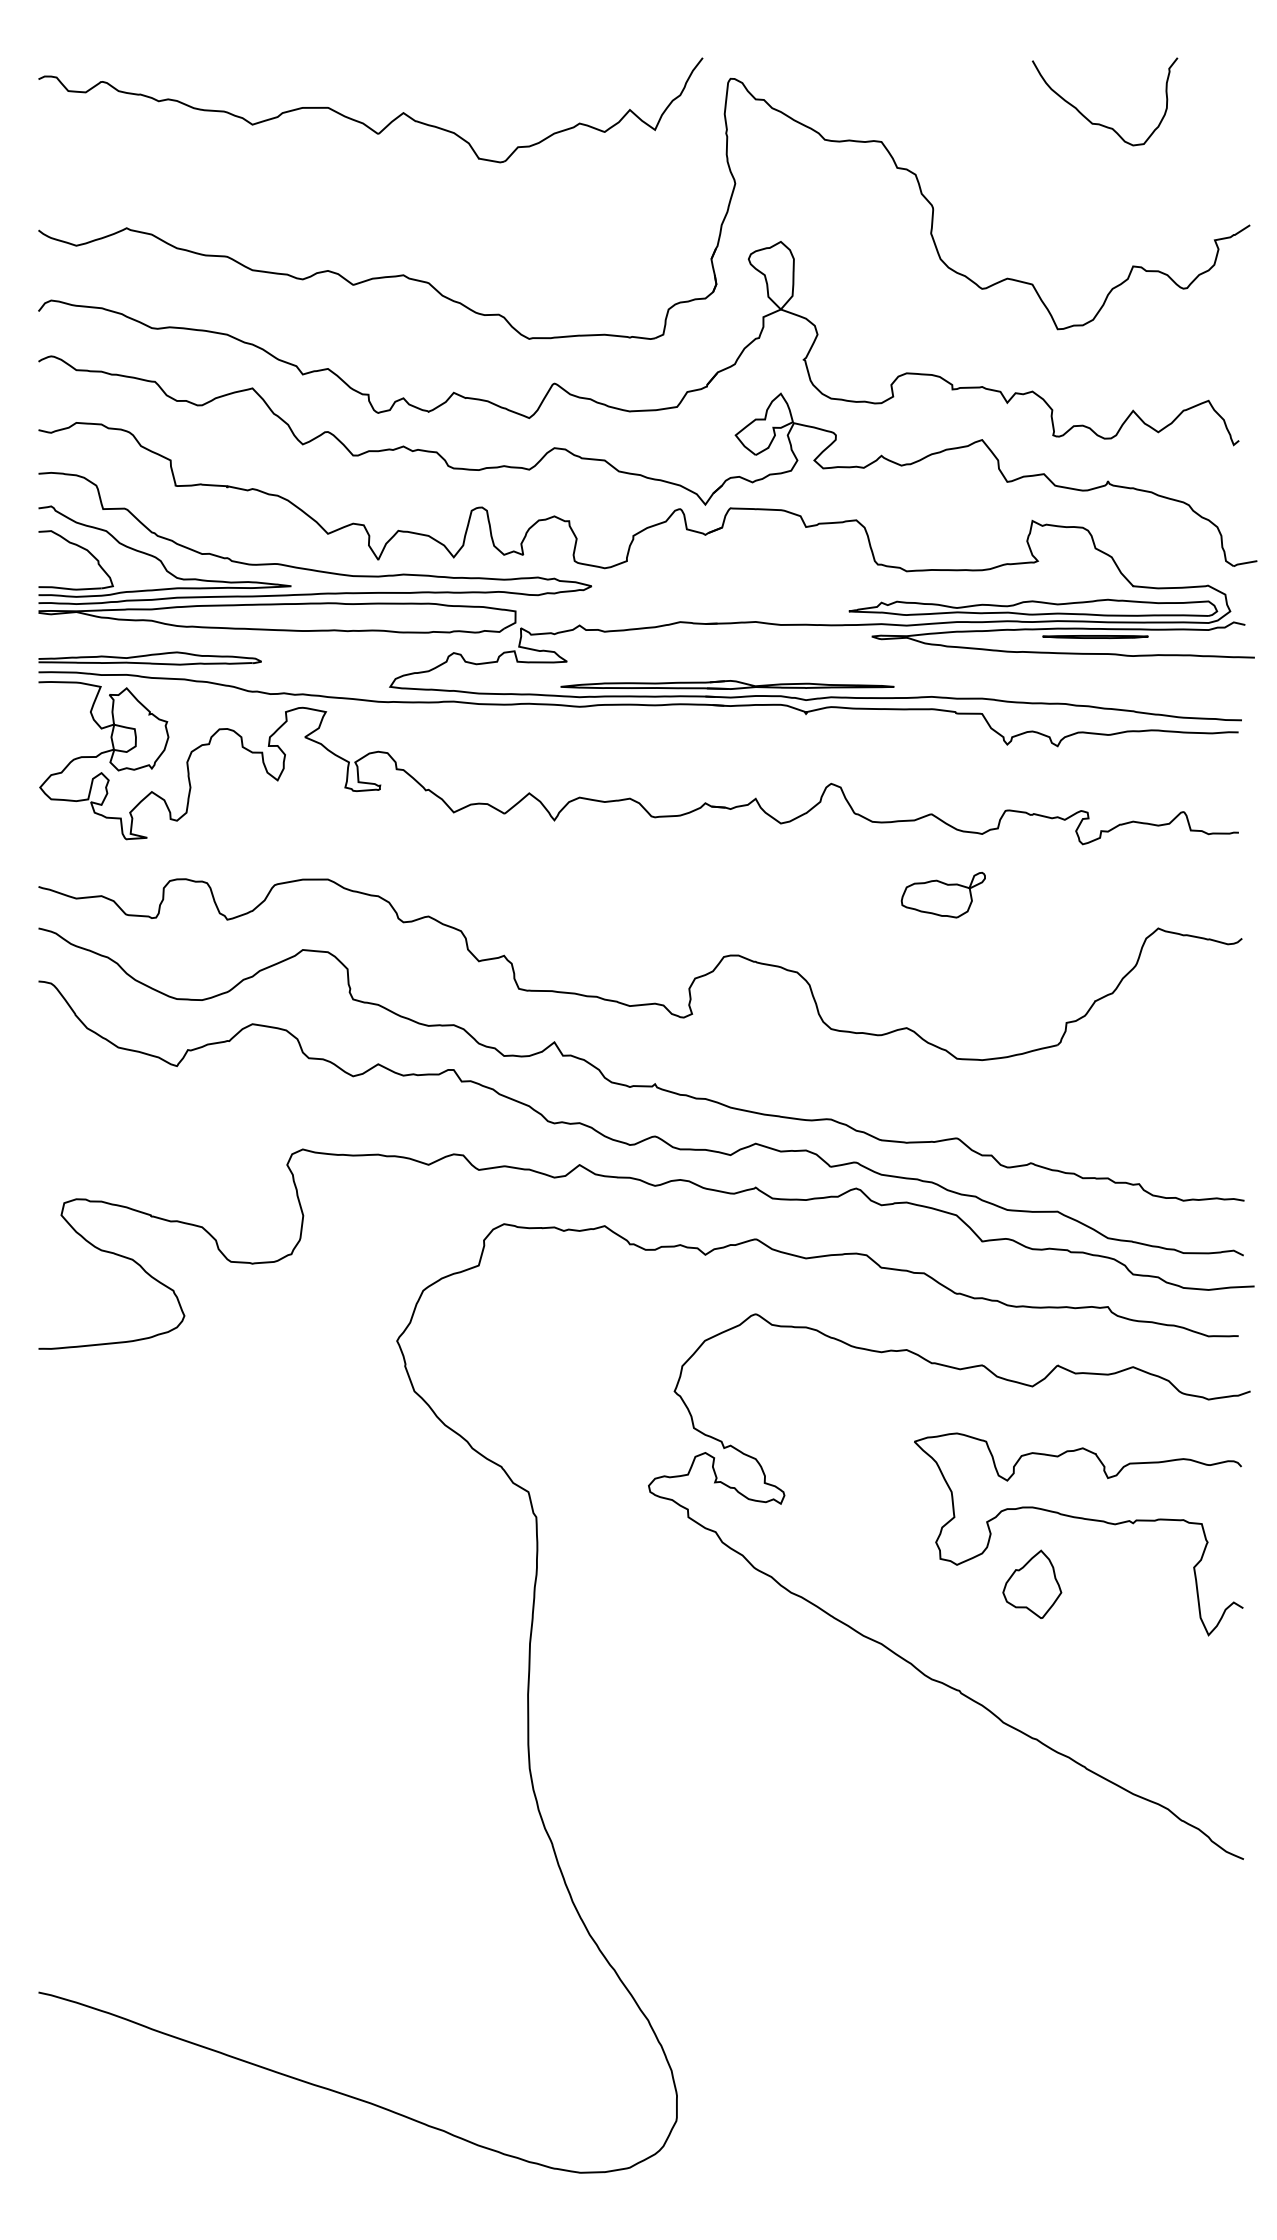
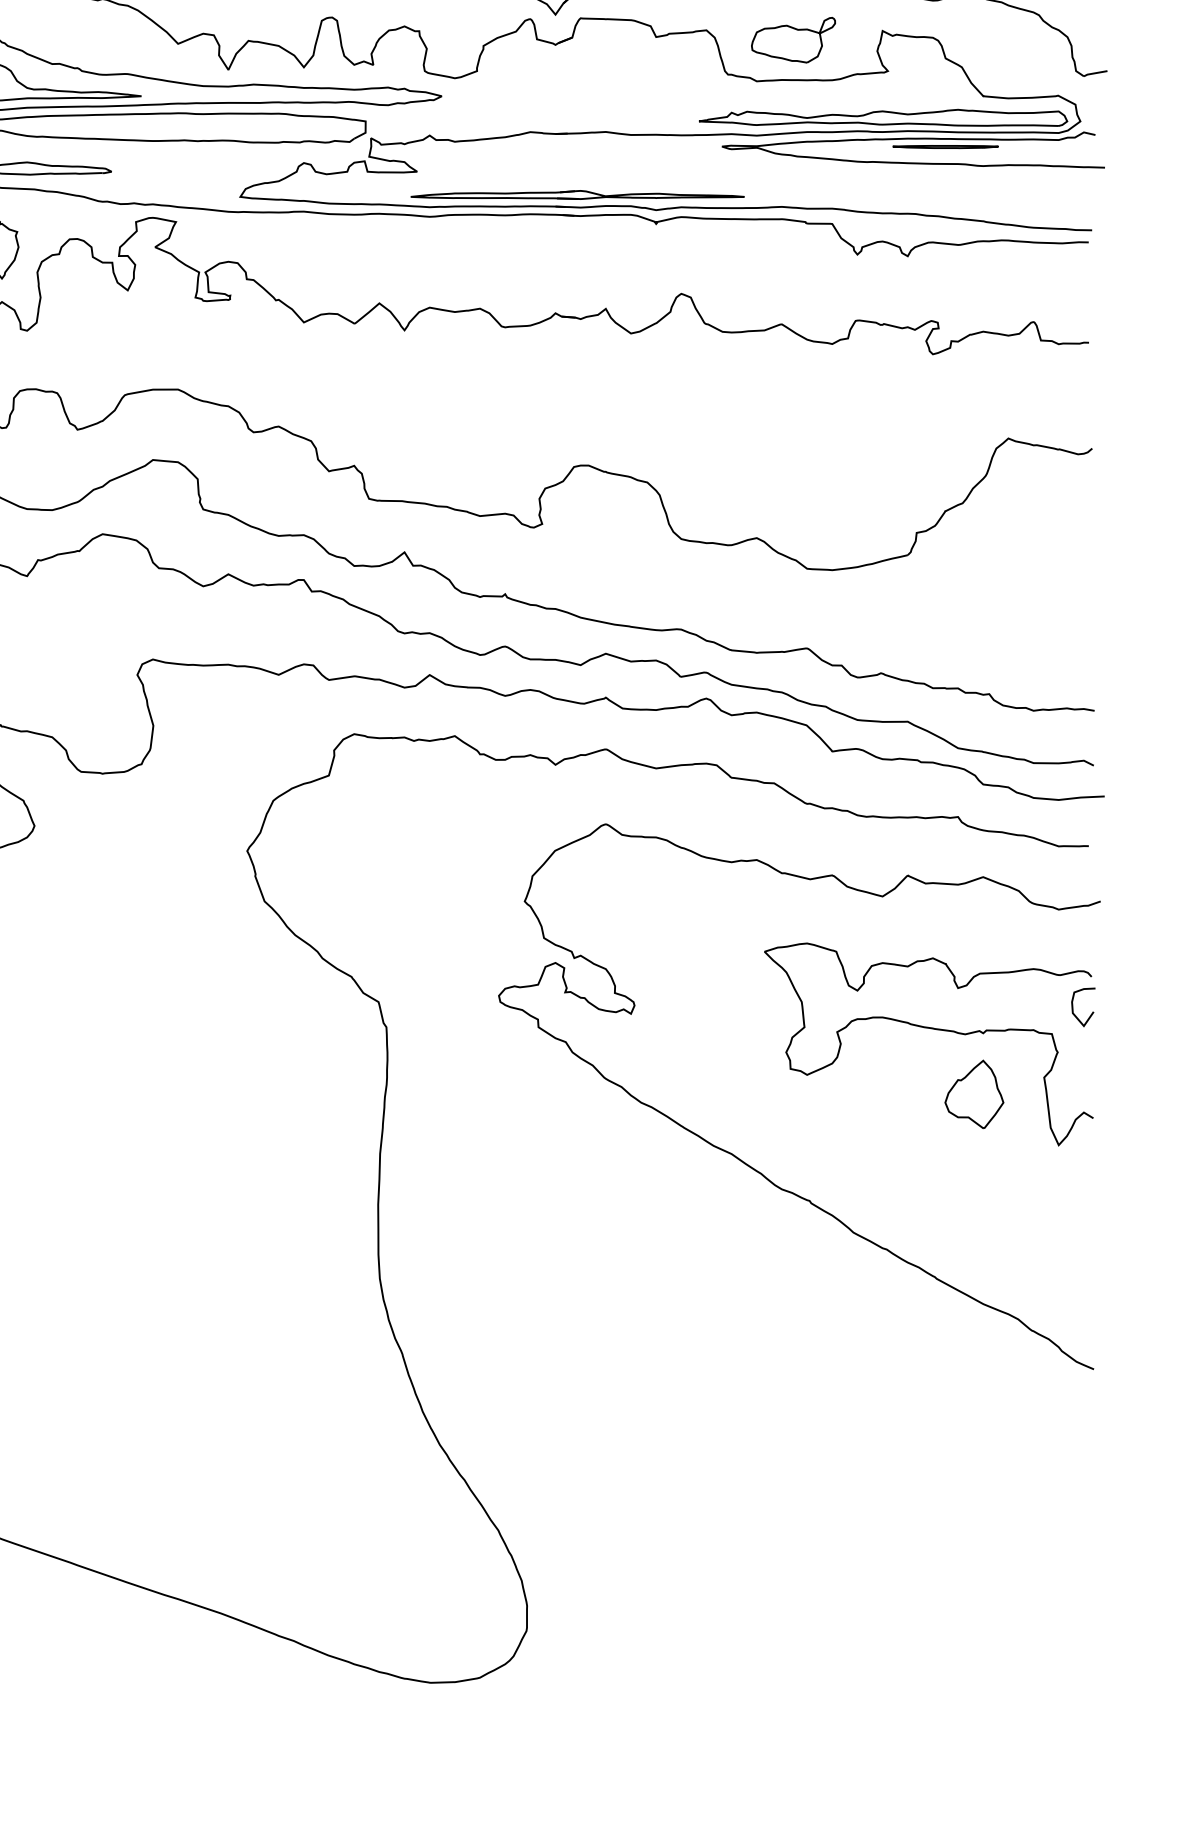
part: (942, 895) -> (792, 40), moved
curve: (1242, 1501) -> (1092, 1011), added
part: (1032, 1583) -> (974, 1093), moved

